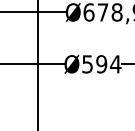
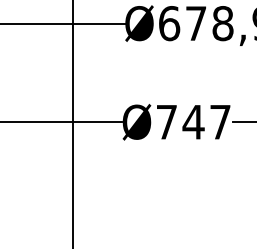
text: (101, 64) -> (193, 122), Ø594 -> Ø747

